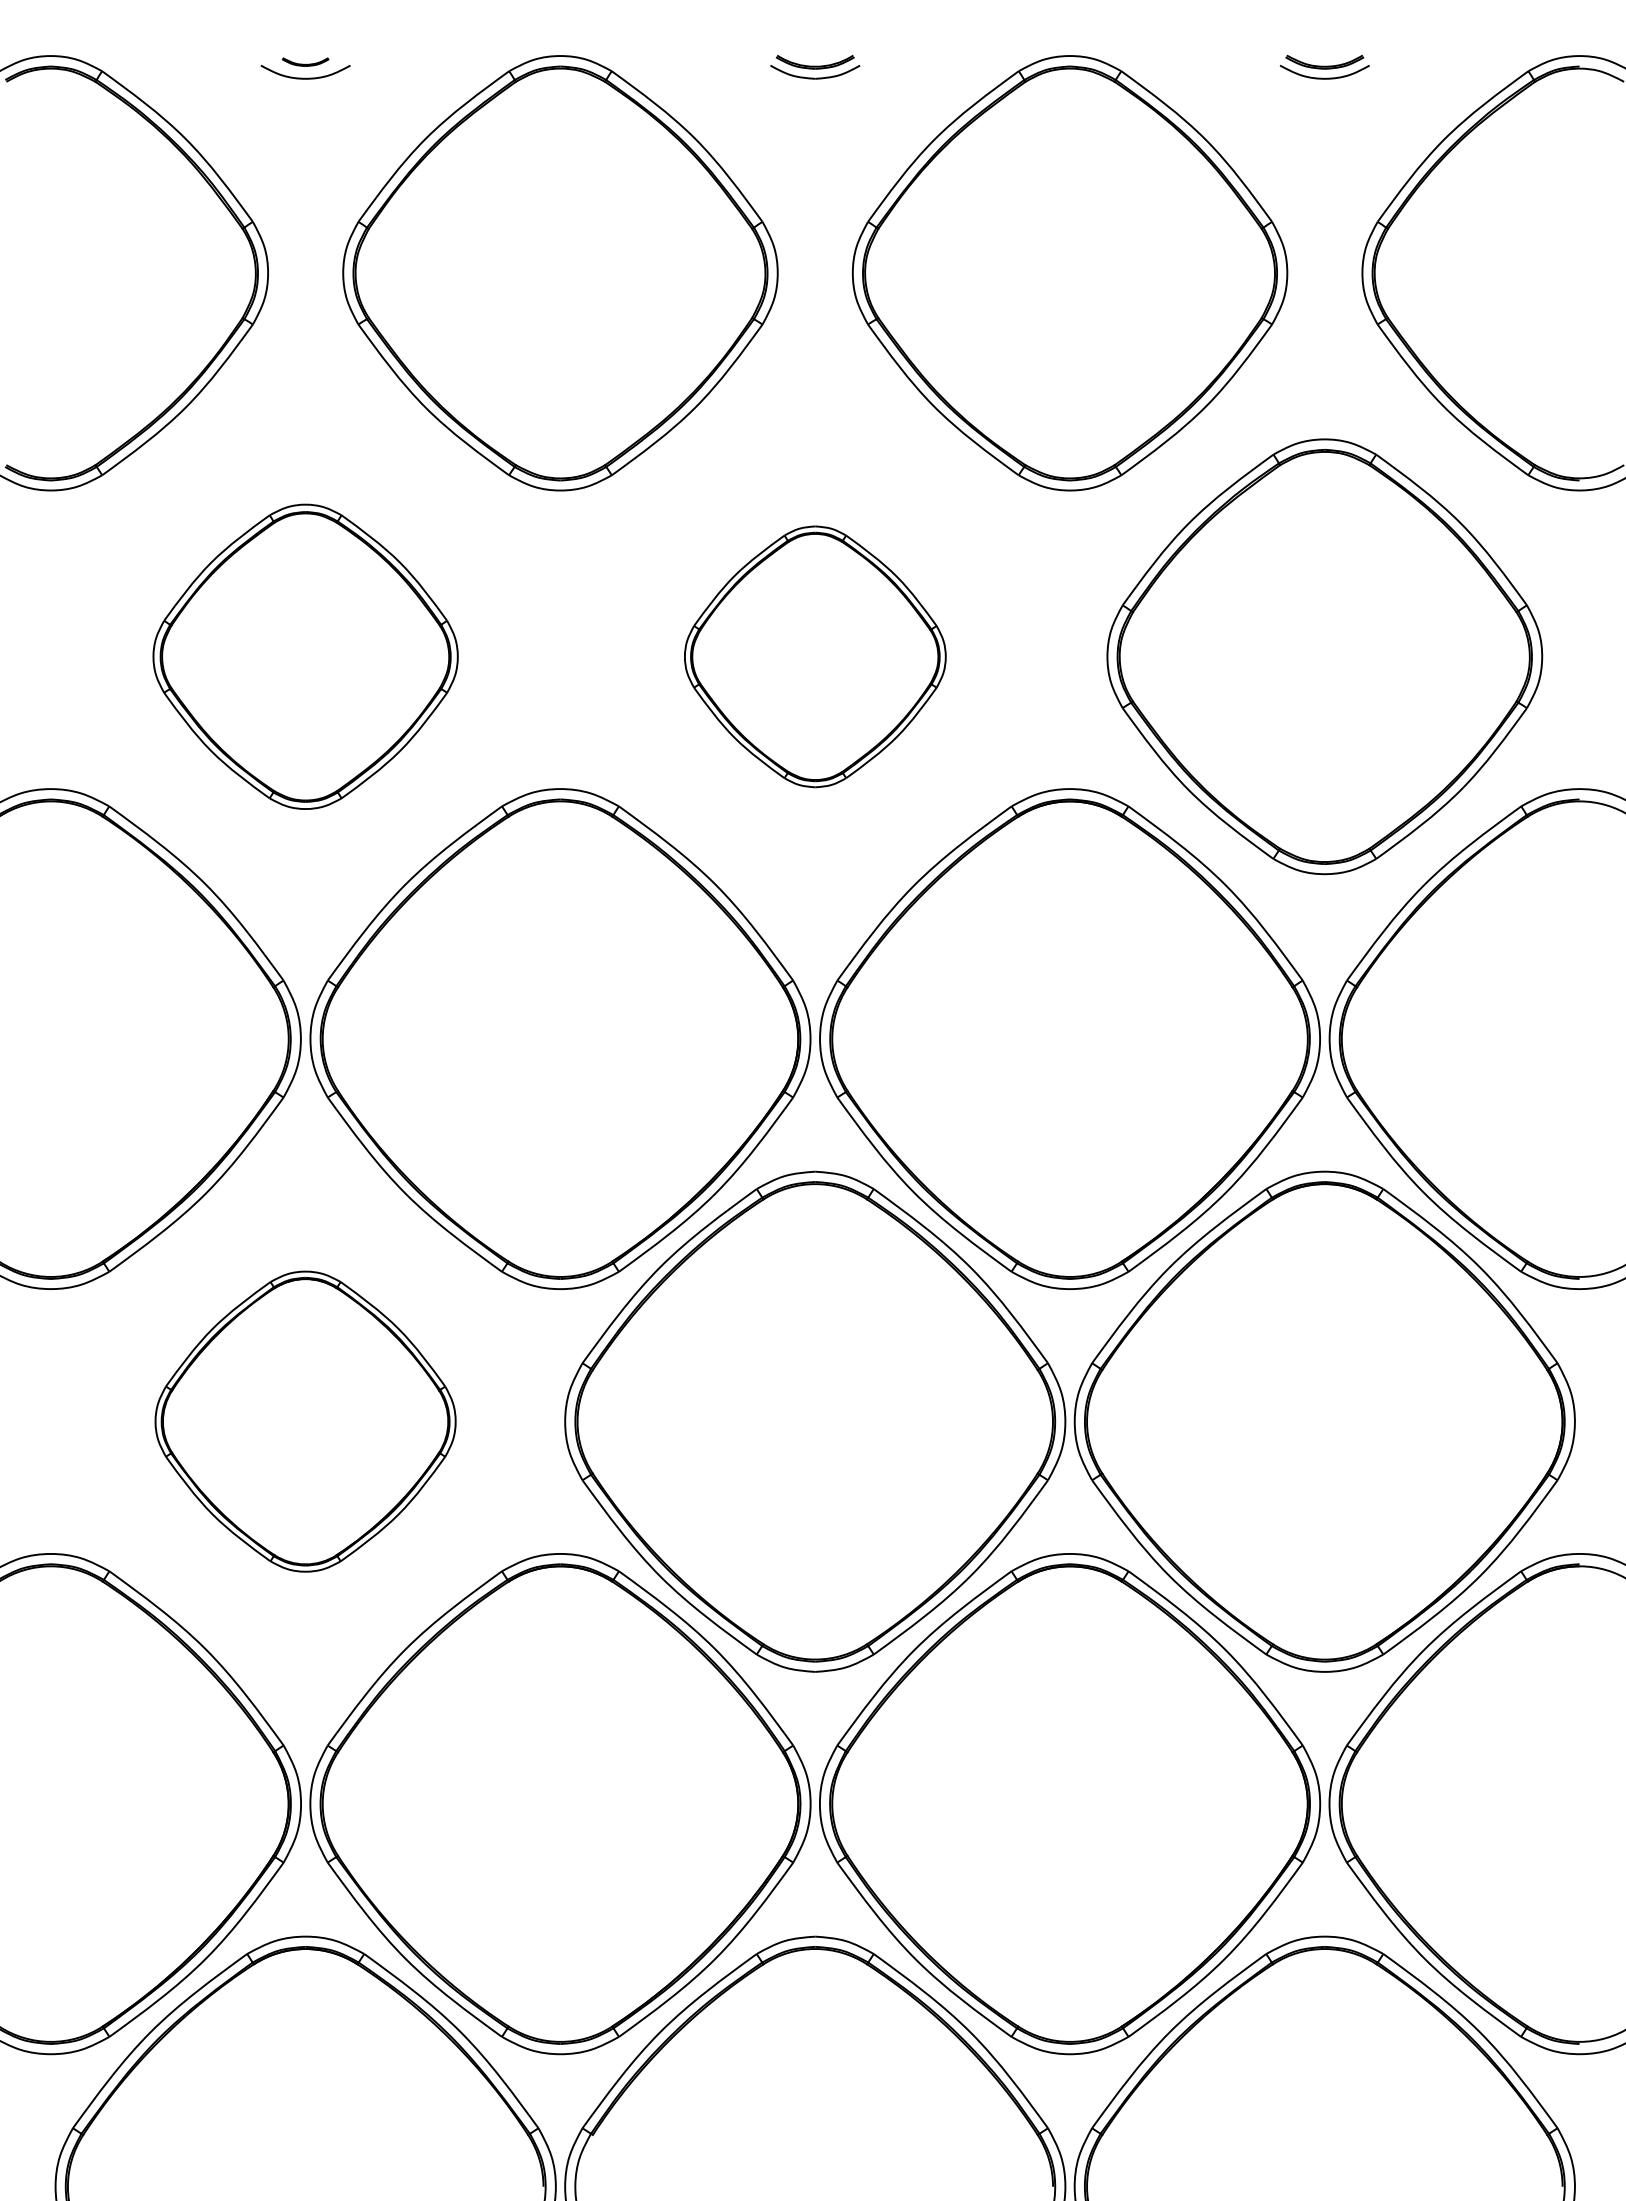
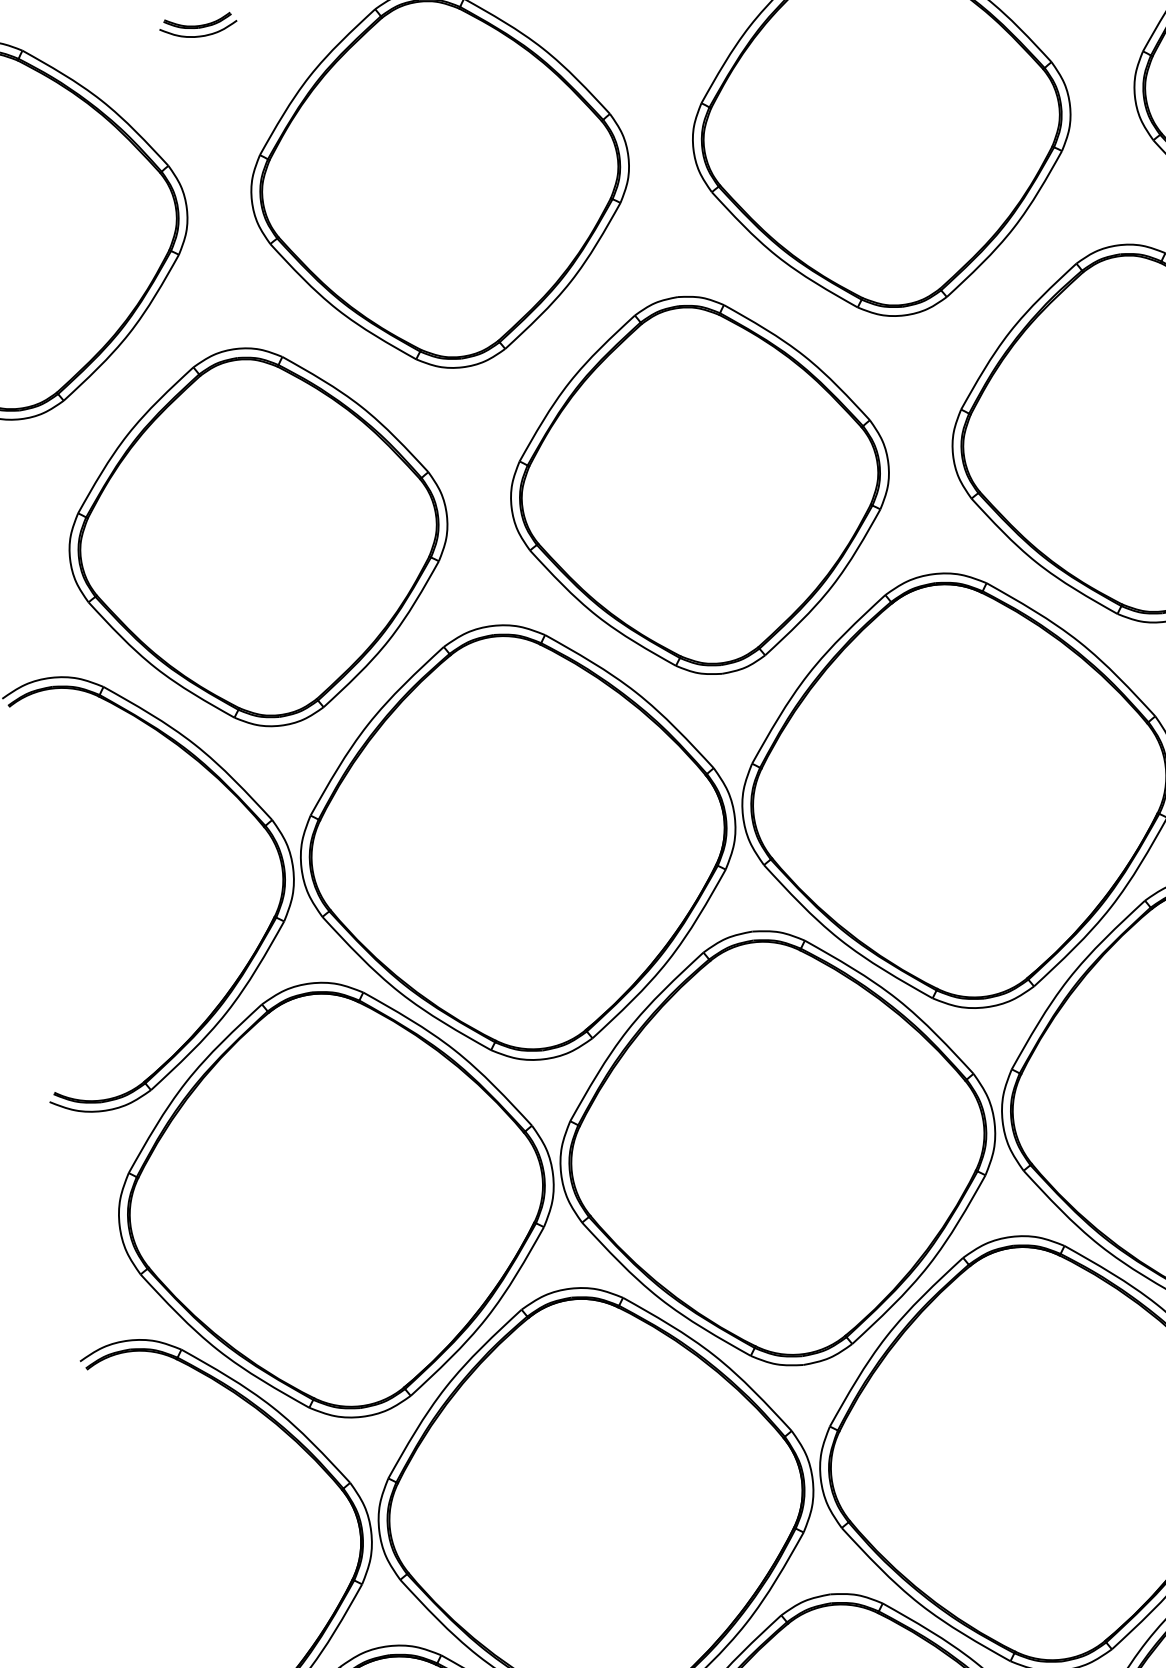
part: (305, 61) -> (197, 21), size x1.67
part: (305, 656) -> (258, 537), size x1.43
part: (815, 656) -> (700, 485), size x1.67
part: (305, 1421) -> (336, 1199), size x1.67

